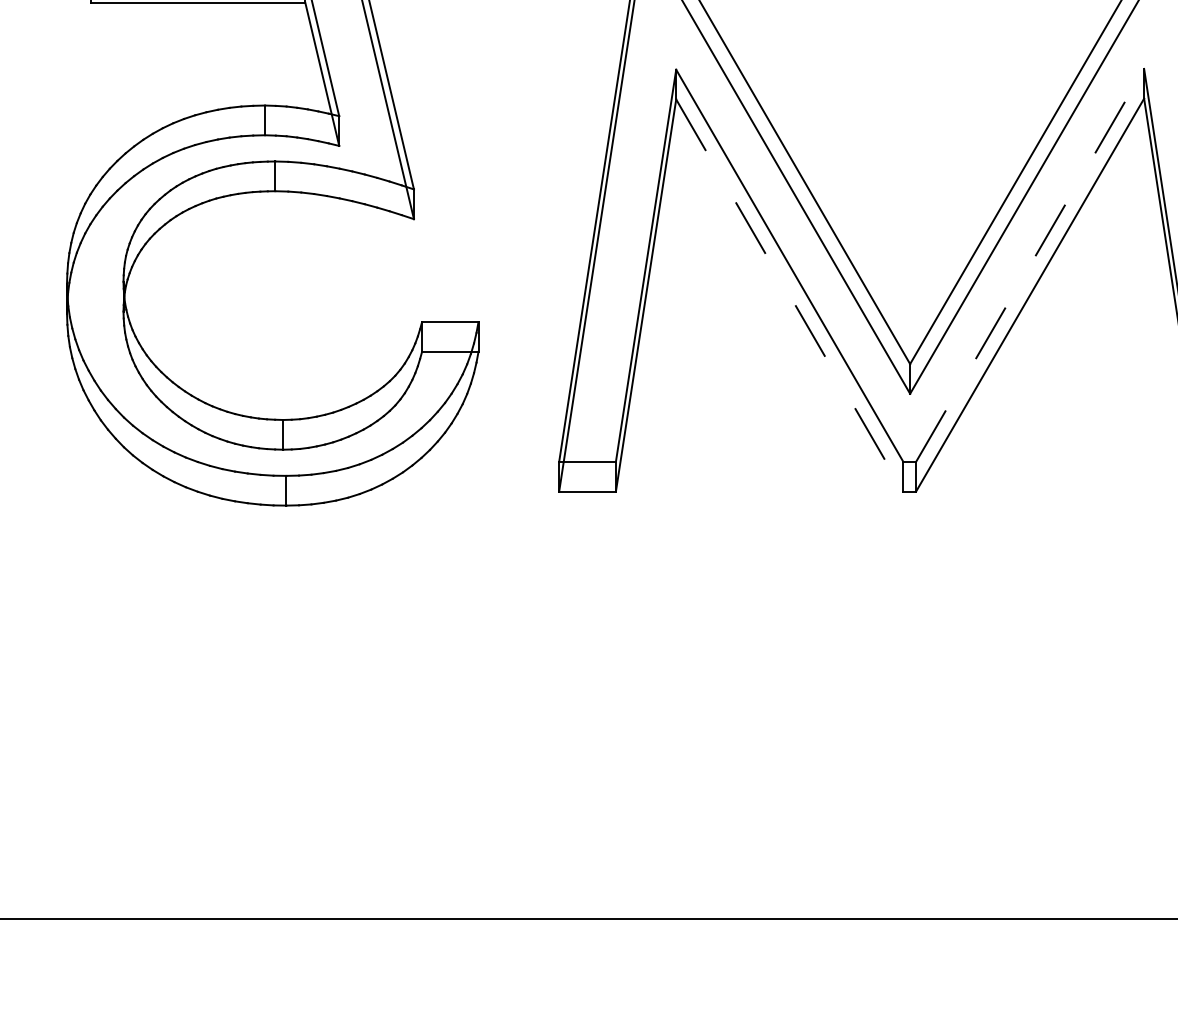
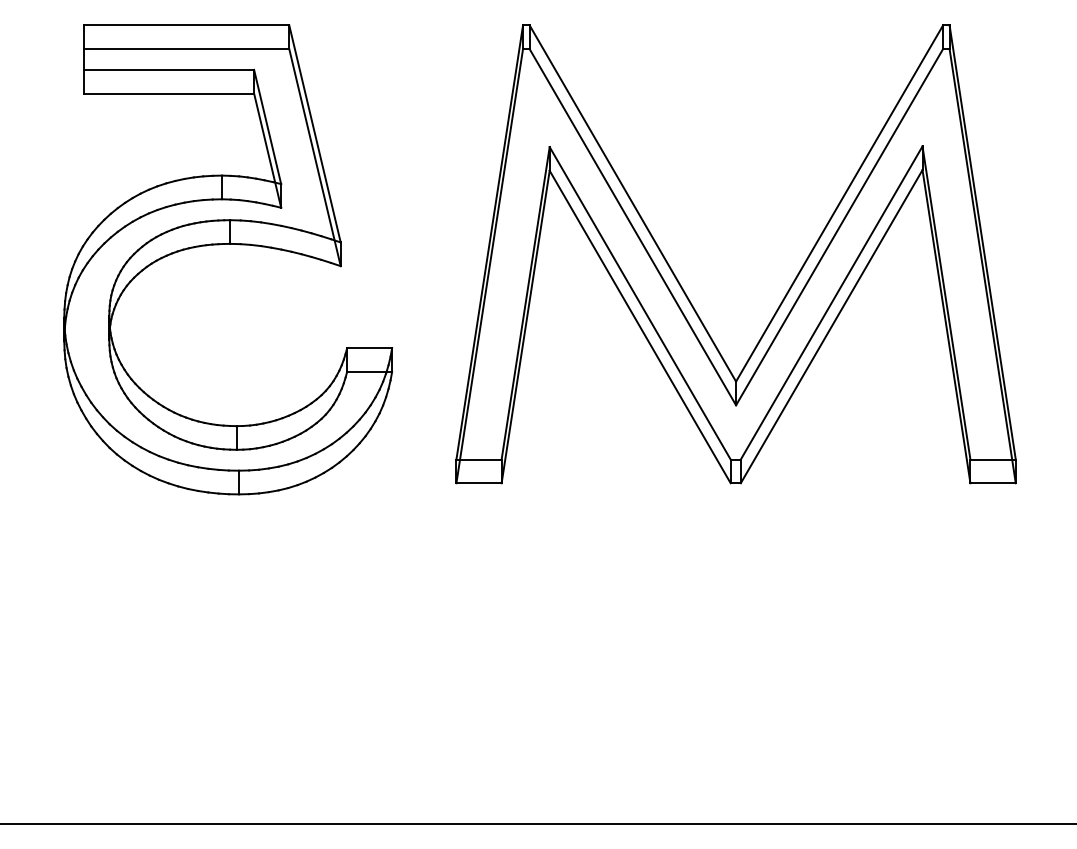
line: (1029, 264) -> (831, 302), dashed -> solid
line: (790, 296) -> (640, 327), dashed -> solid

